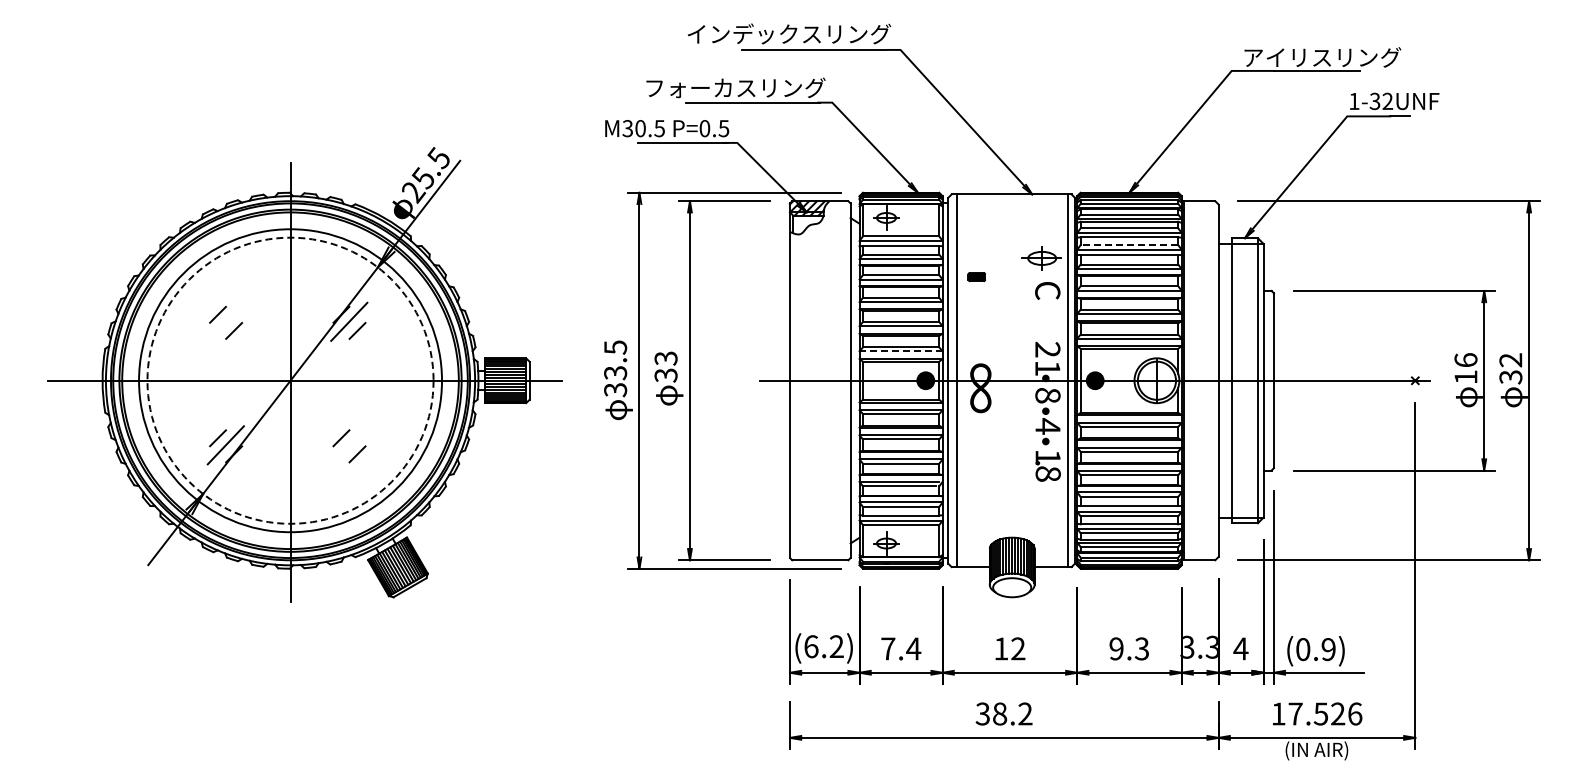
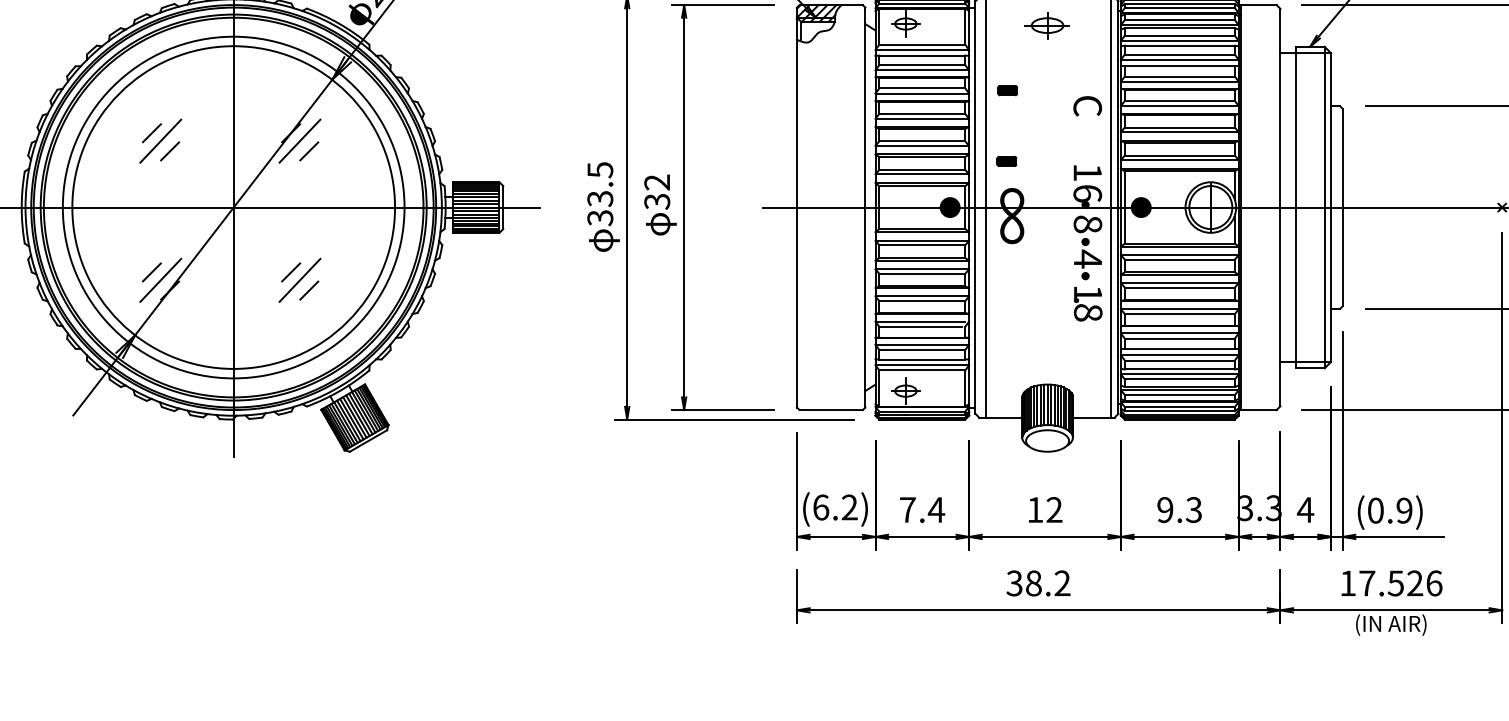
line: (1129, 245) -> (1179, 55), dashed -> solid
part: (1041, 258) -> (1046, 25), moved
line: (225, 321) -> (160, 140), added
part: (976, 339) -> (1007, 161), added
line: (901, 351) -> (922, 174), dashed -> solid
text: (666, 358) -> (657, 182), 33 -> 32
text: (1047, 358) -> (1087, 182), 21 -> 16
circle: (290, 380) -> (233, 207), dashed -> solid
line: (349, 445) -> (300, 280), added

